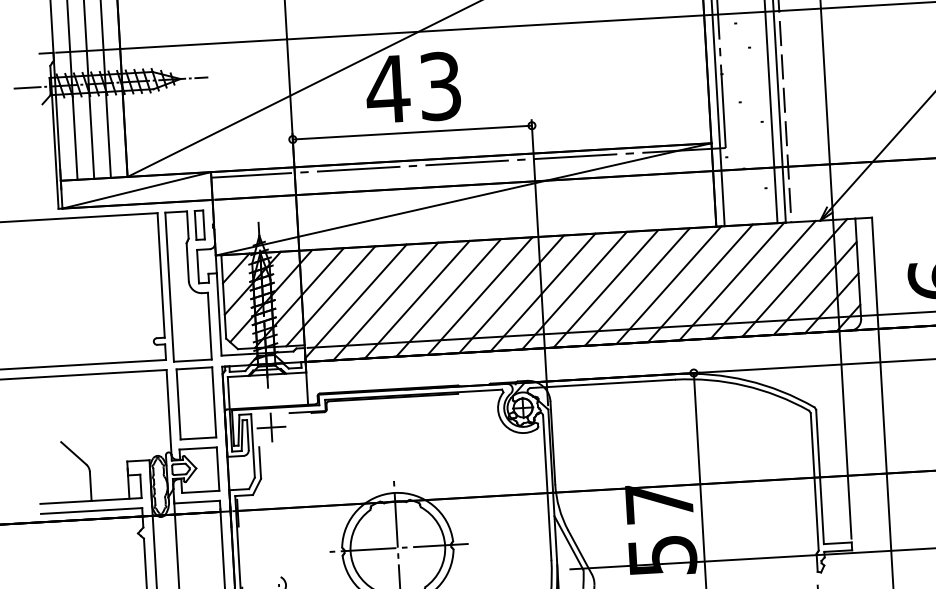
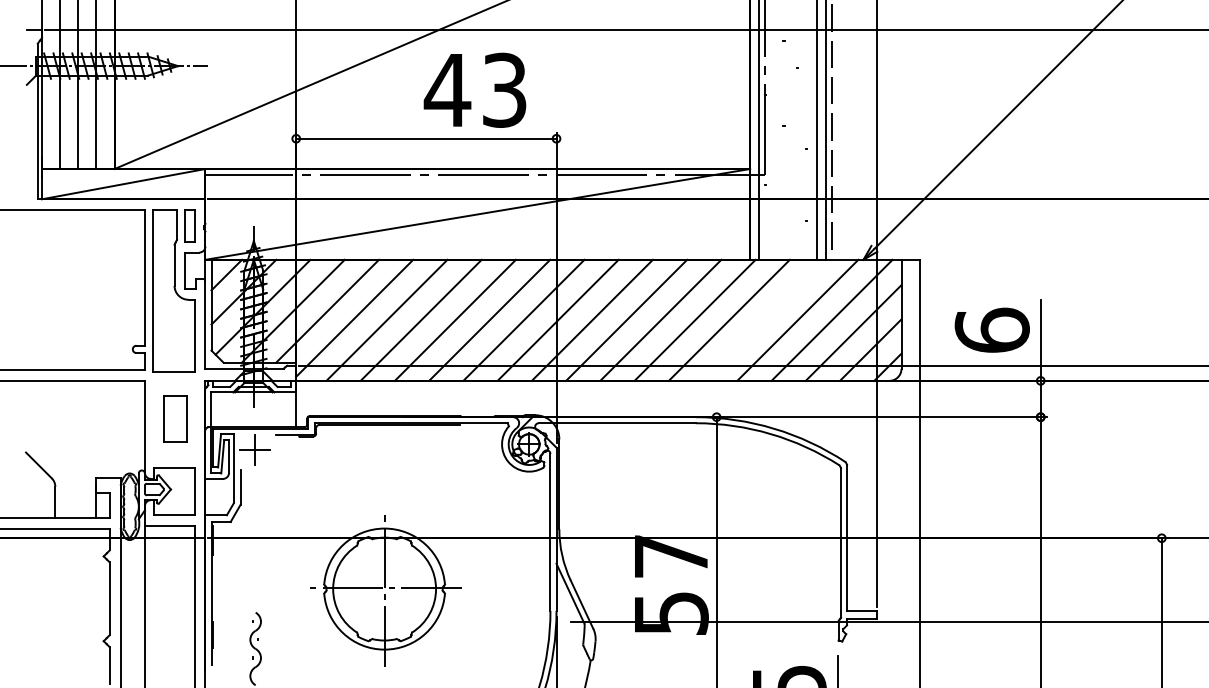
text: (412, 87) -> (474, 89), moved
line: (731, 280) -> (763, 319), removed
part: (196, 402) -> (175, 418), size x0.6

